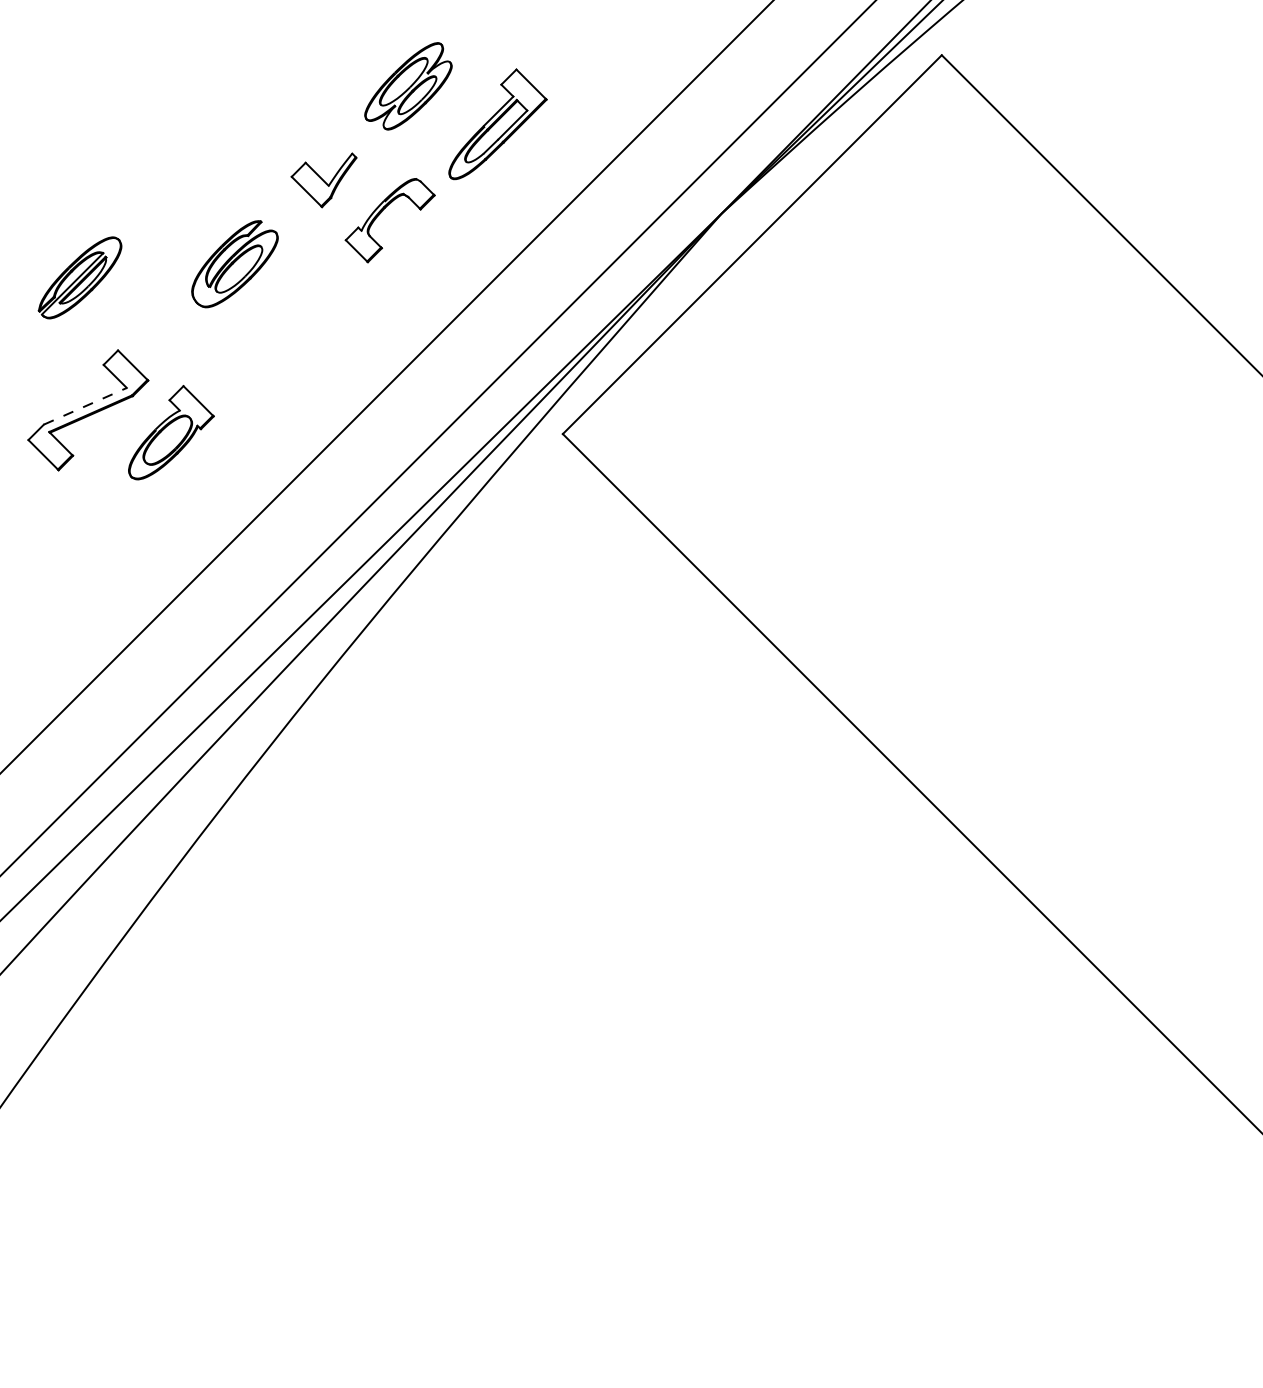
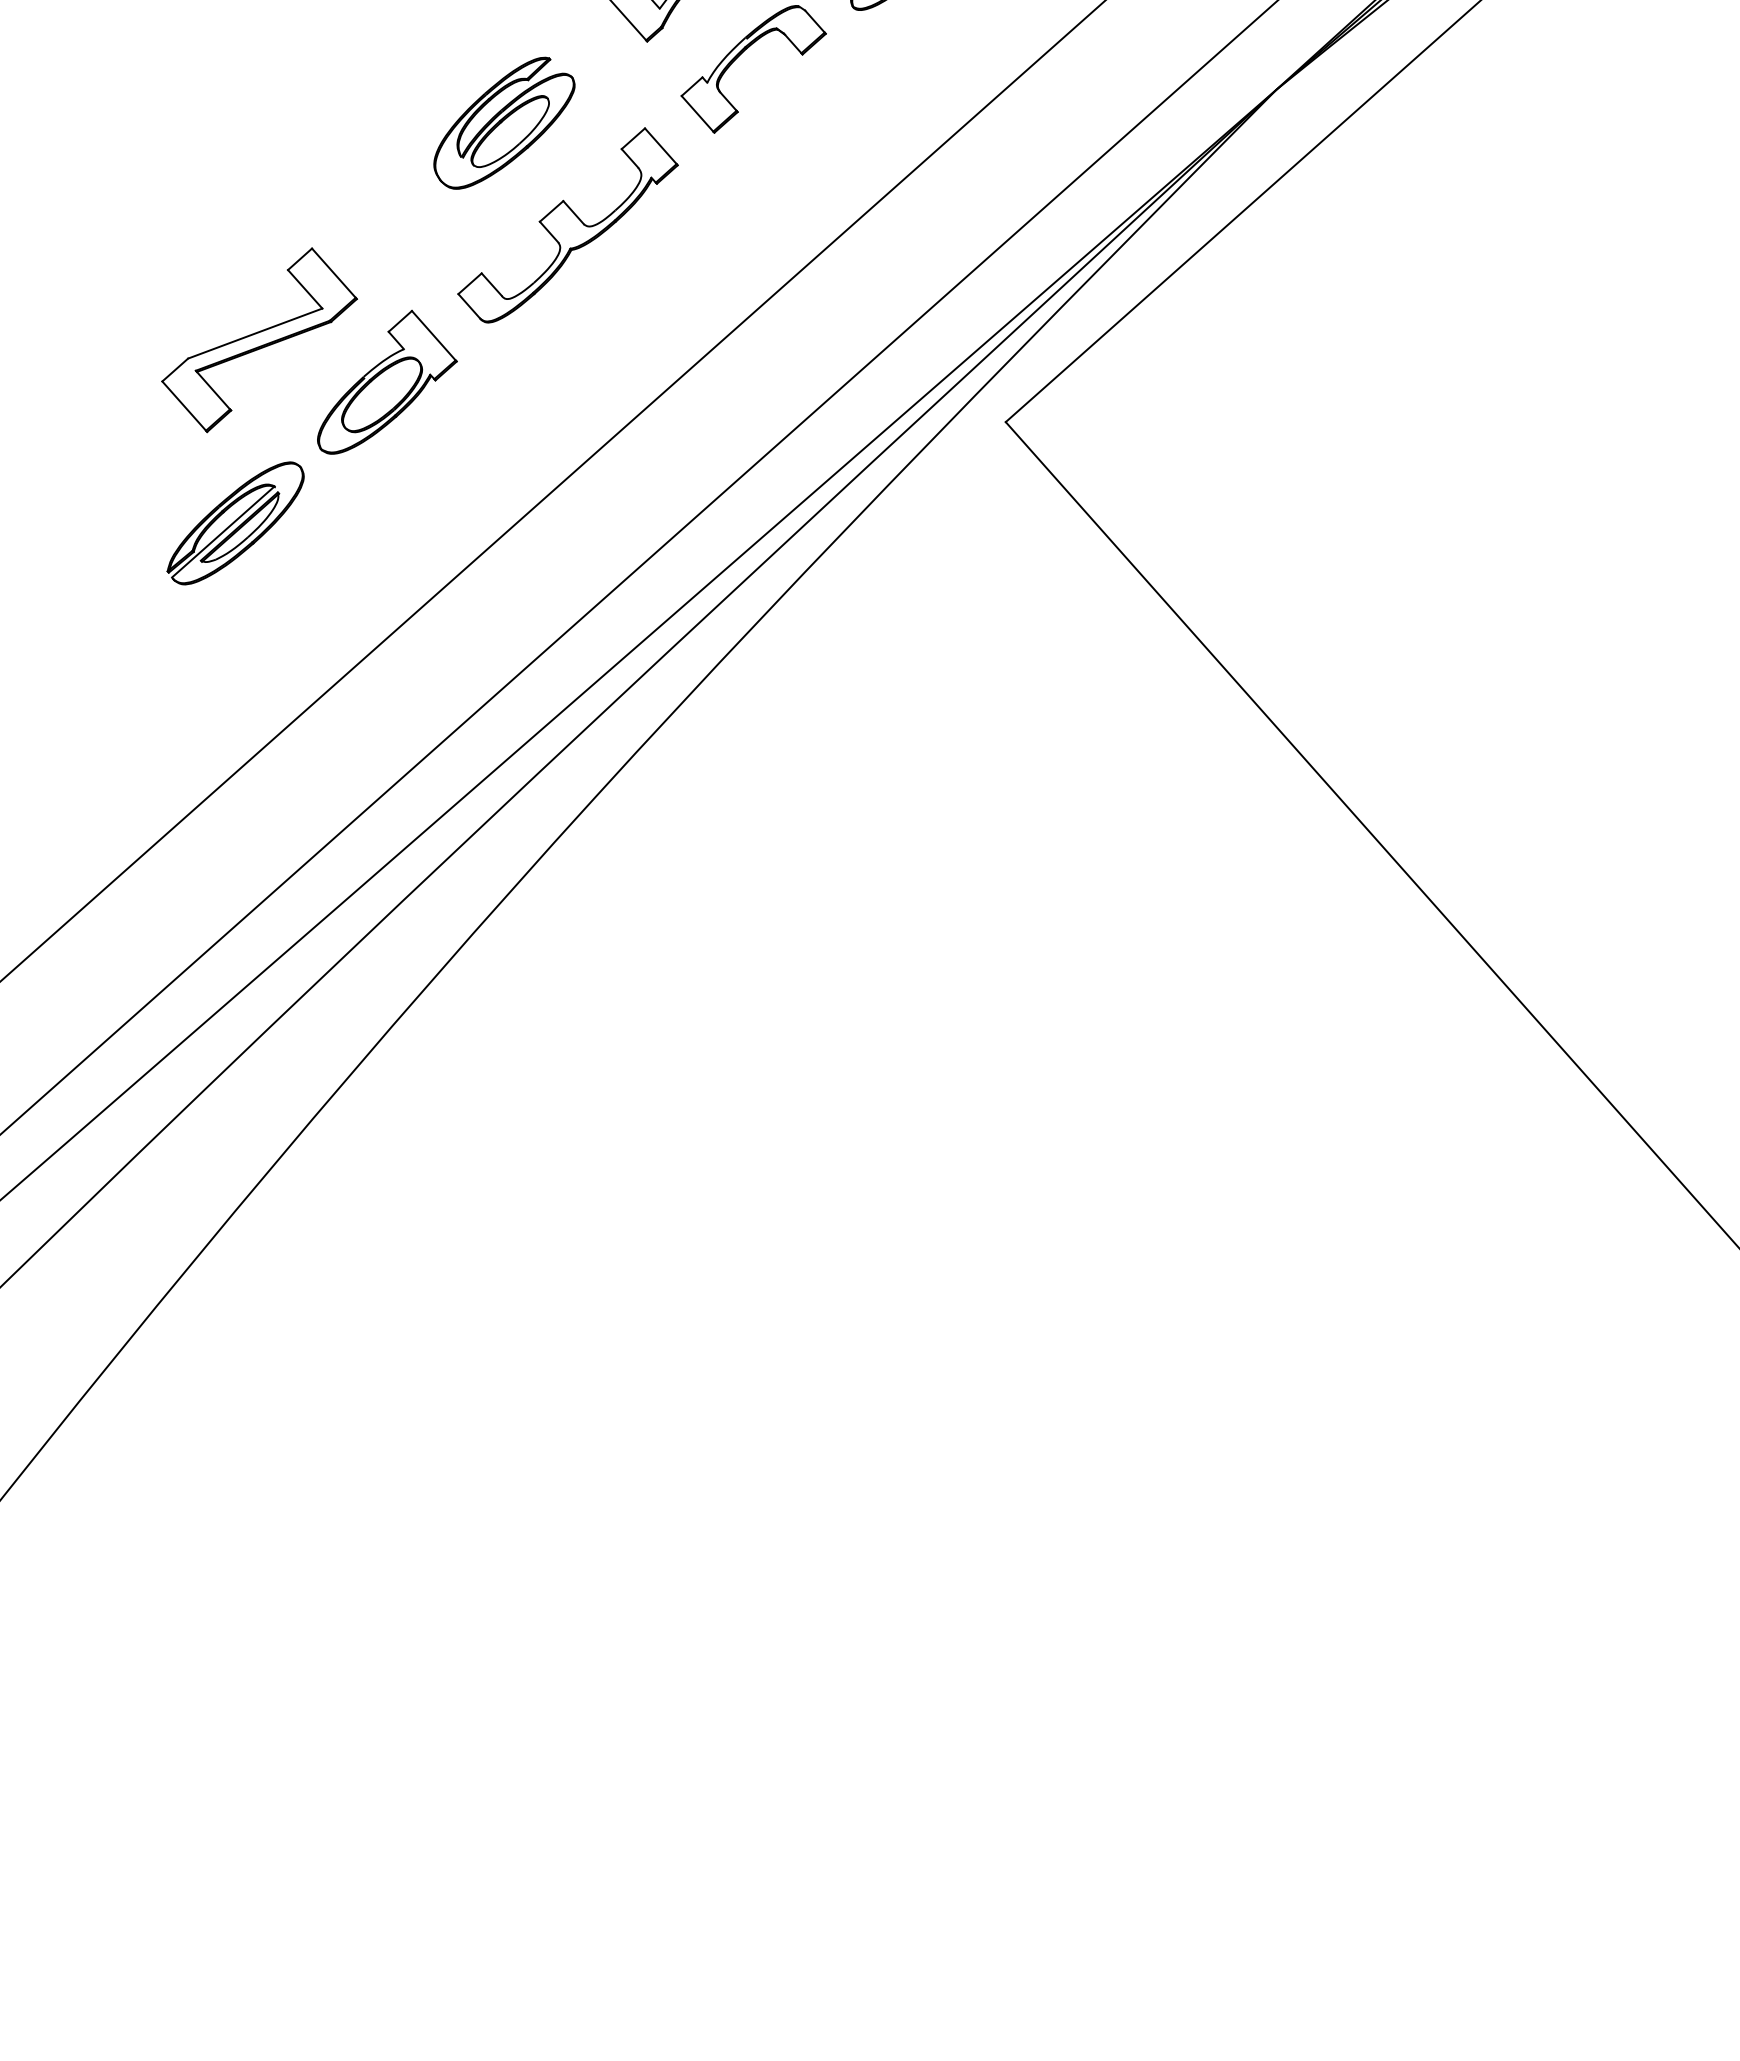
part: (79, 277) -> (234, 522), moved
part: (279, 325) -> (569, 224), added
line: (85, 406) -> (255, 333), dashed -> solid

